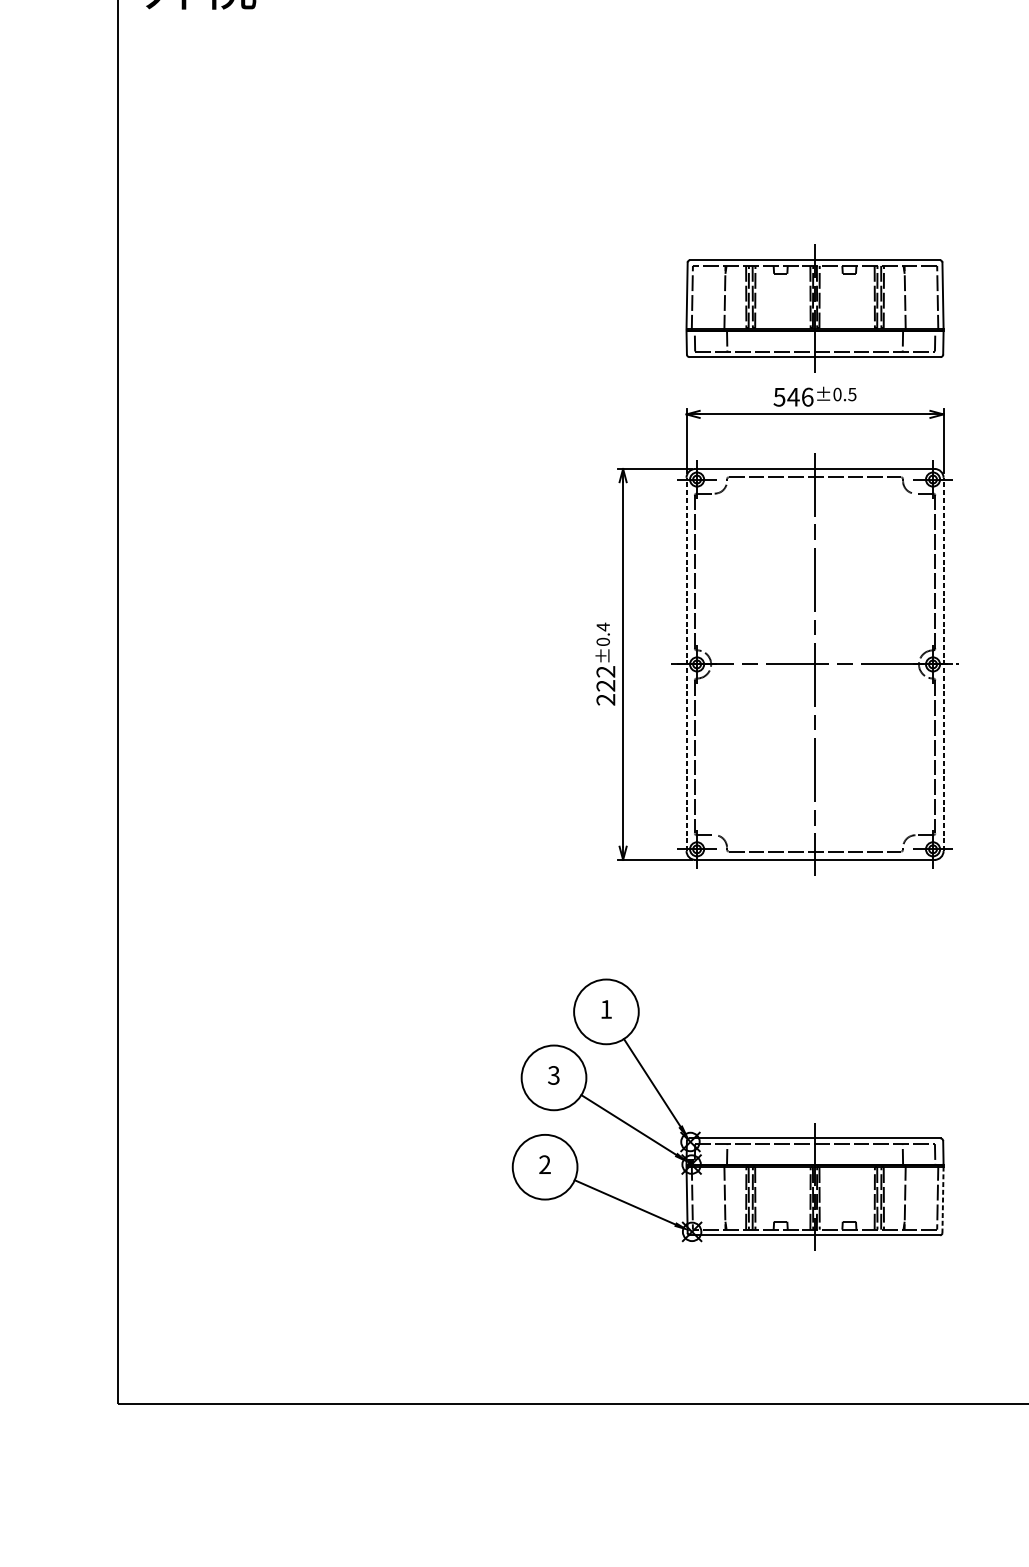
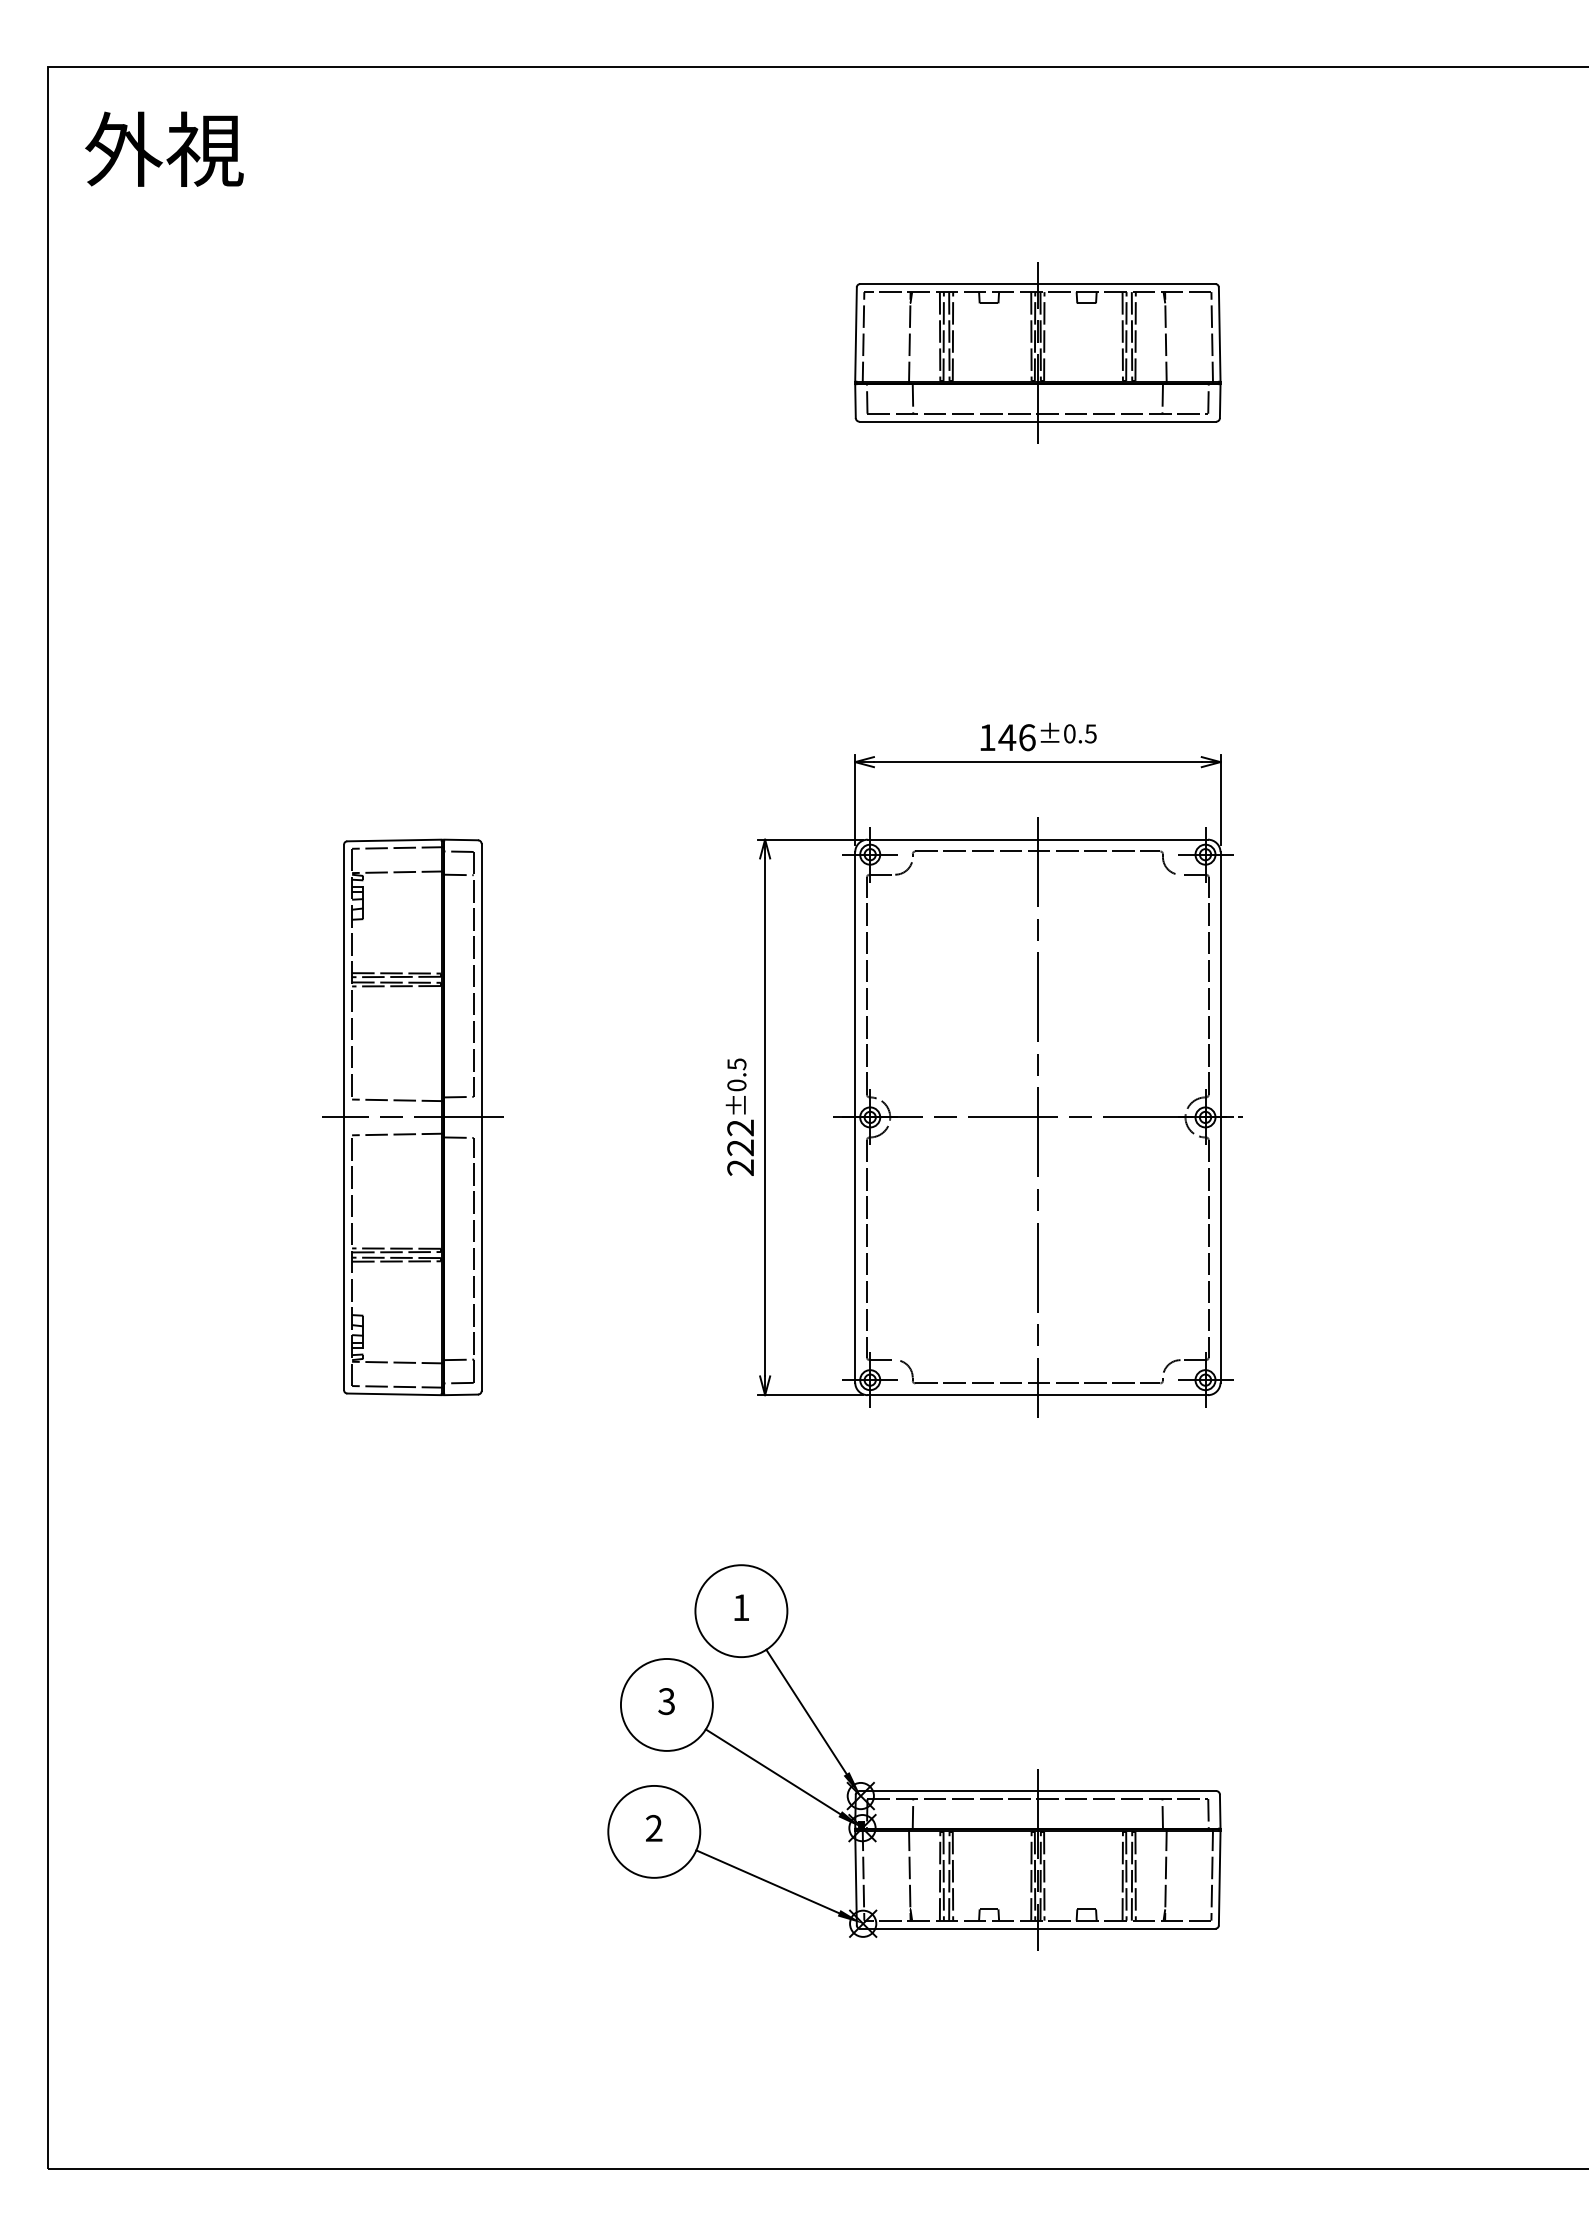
part: (814, 308) -> (1037, 352), moved
text: (778, 397) -> (986, 737), 546 -> 146
text: (602, 627) -> (736, 1064), ±0.4 -> ±0.5
line: (686, 663) -> (855, 1116), dashed -> solid
line: (943, 663) -> (1220, 1116), dashed -> solid
part: (374, 664) -> (412, 1117), added
line: (942, 1200) -> (1219, 1878), dashed -> solid

